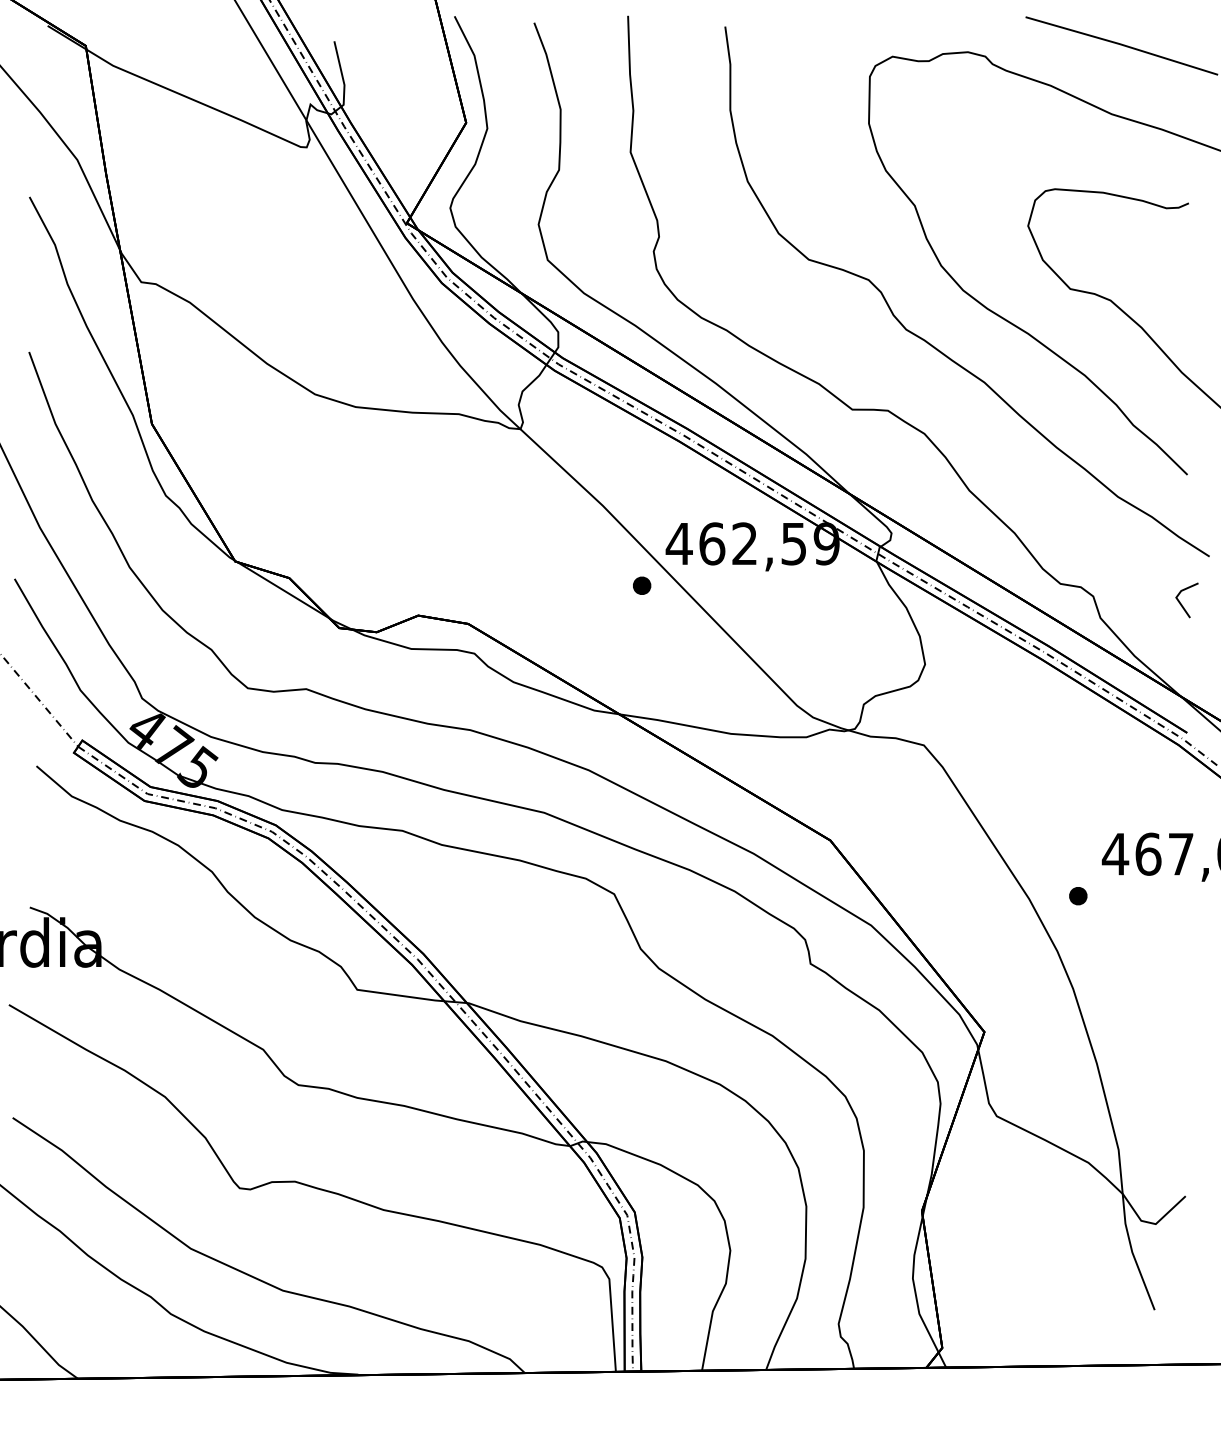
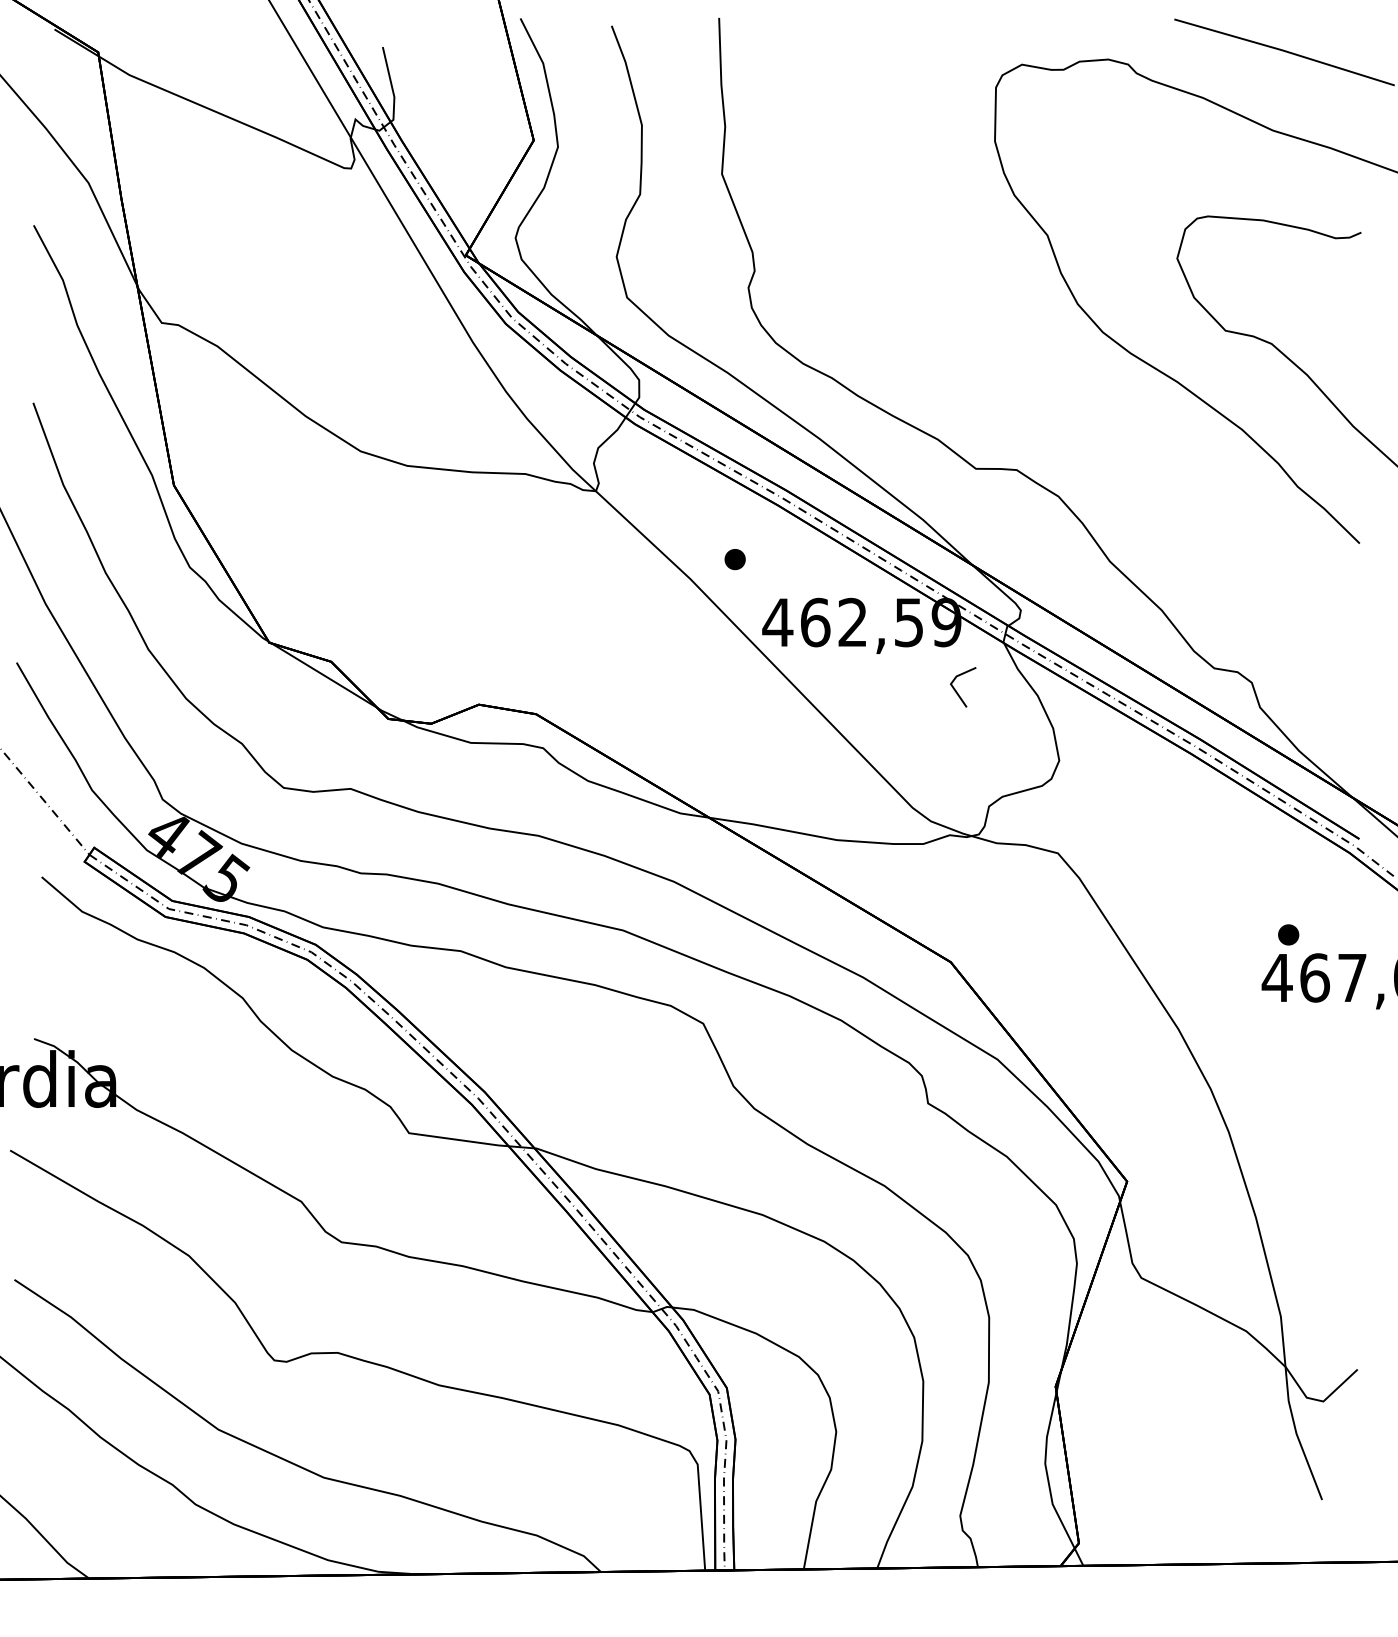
curve: (928, 342) -> (1063, 391), removed
part: (641, 585) -> (734, 559), moved
line: (1182, 604) -> (957, 691), moved
part: (1078, 895) -> (1288, 934), moved

